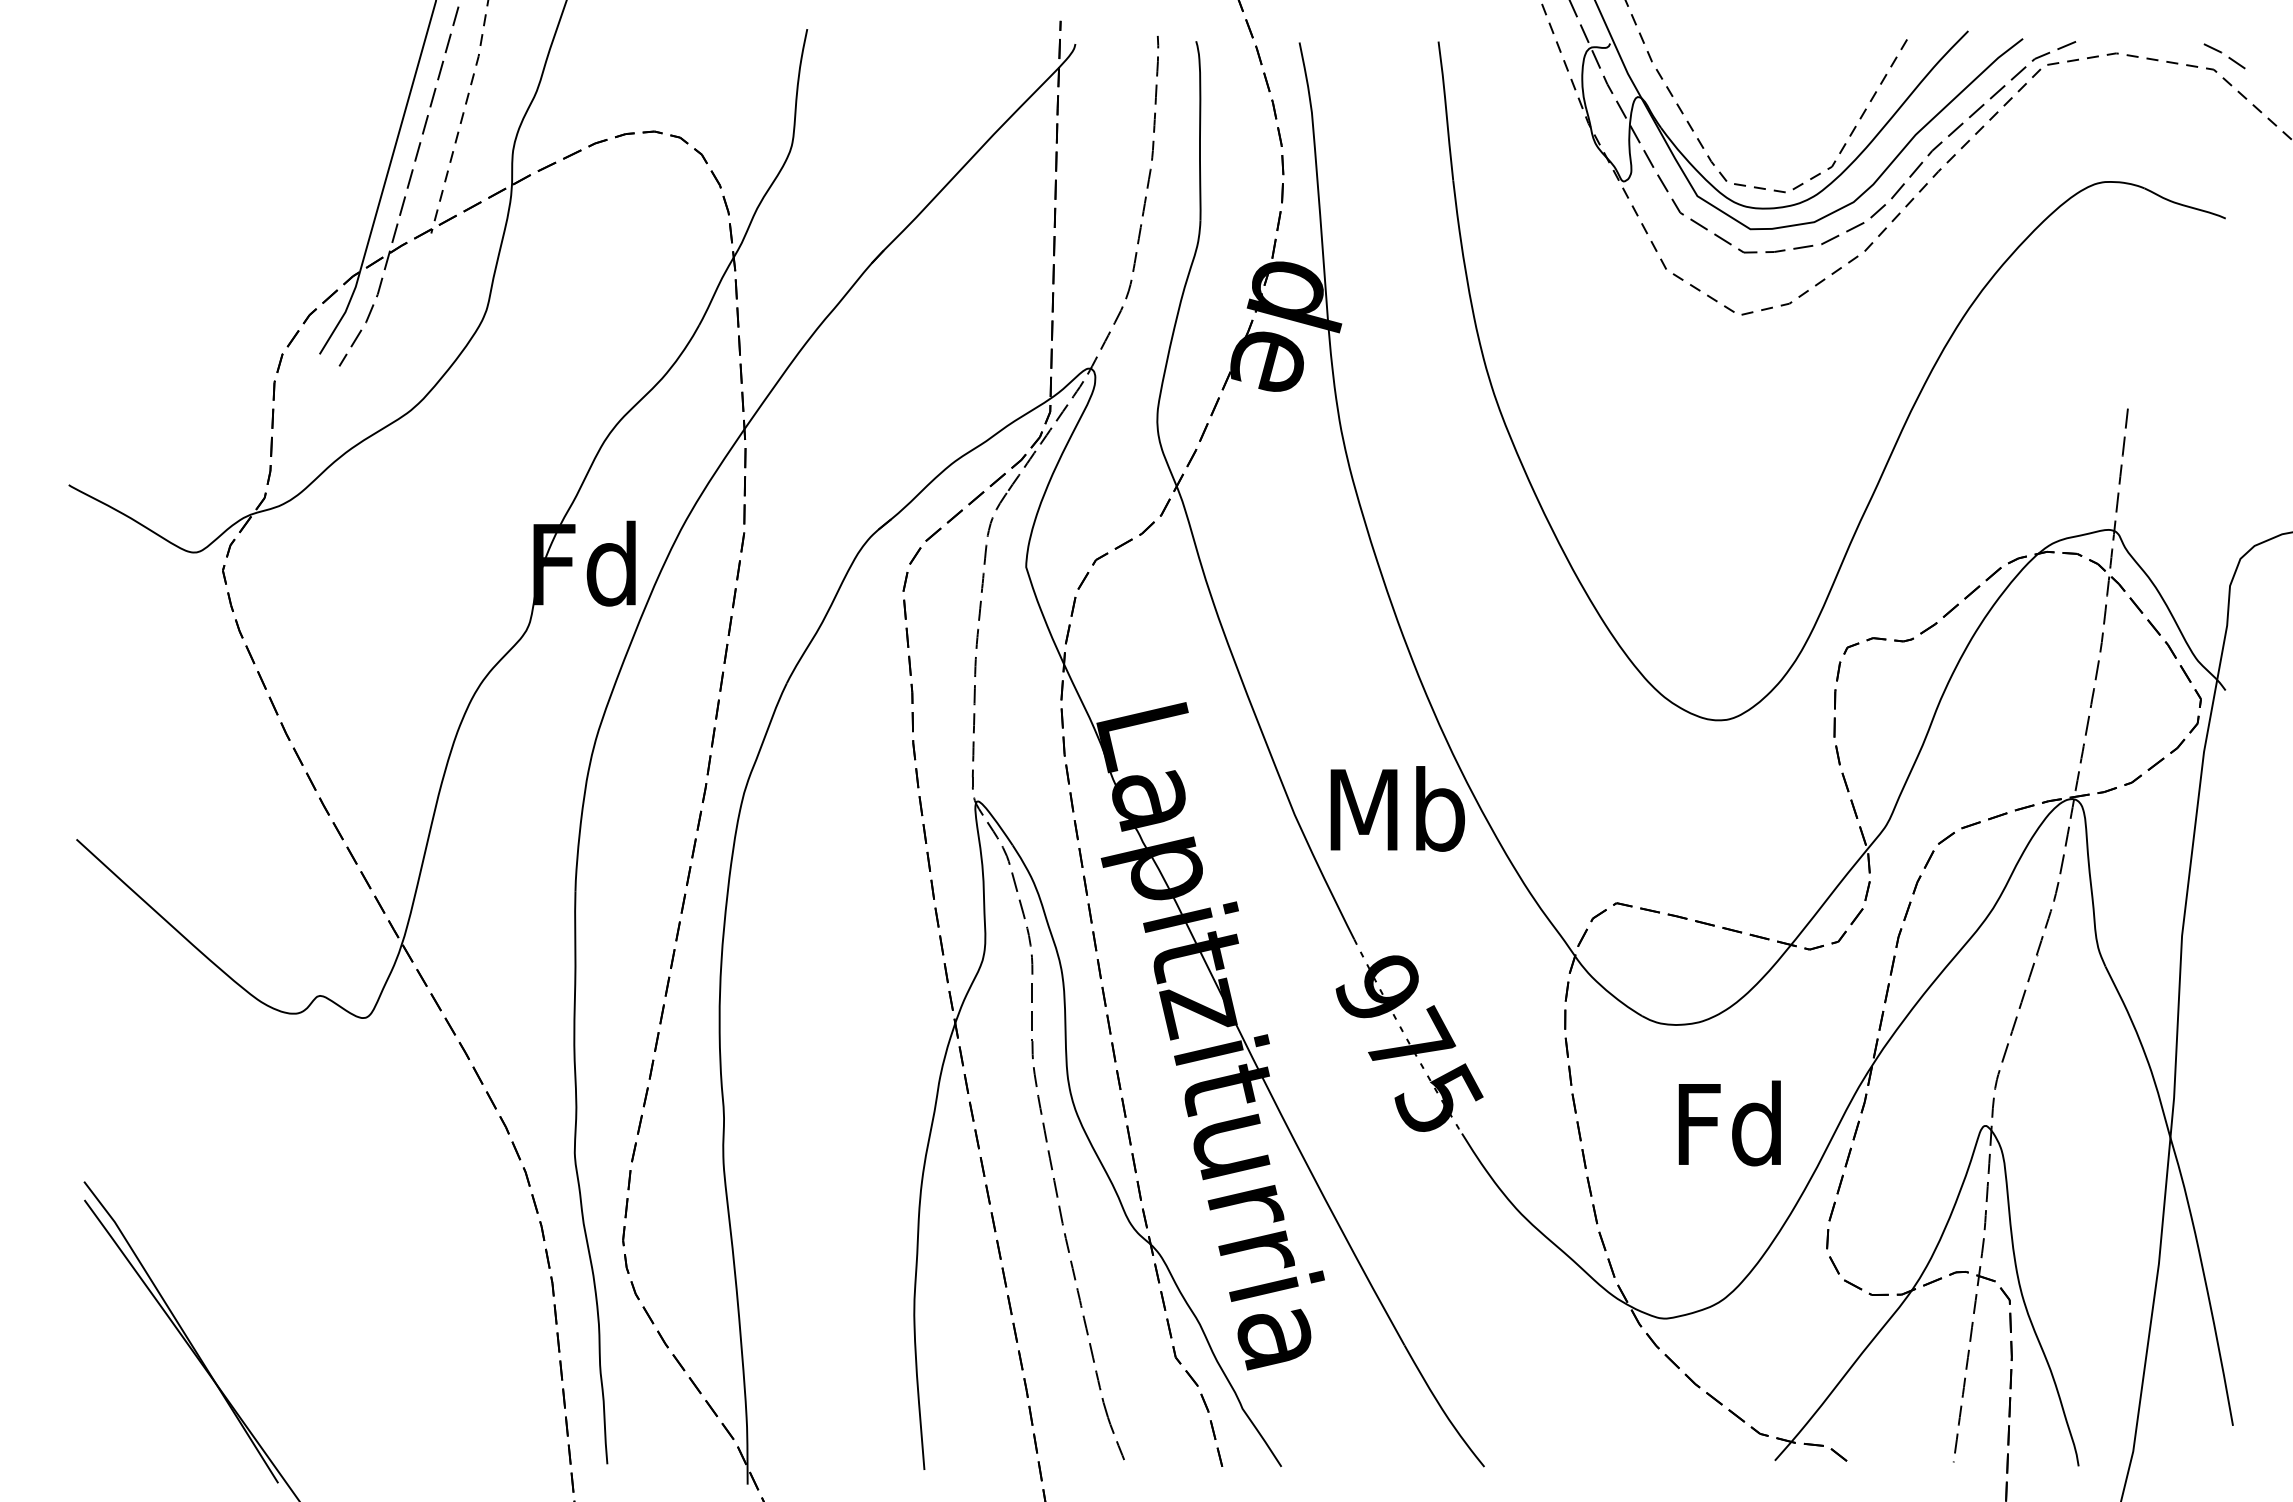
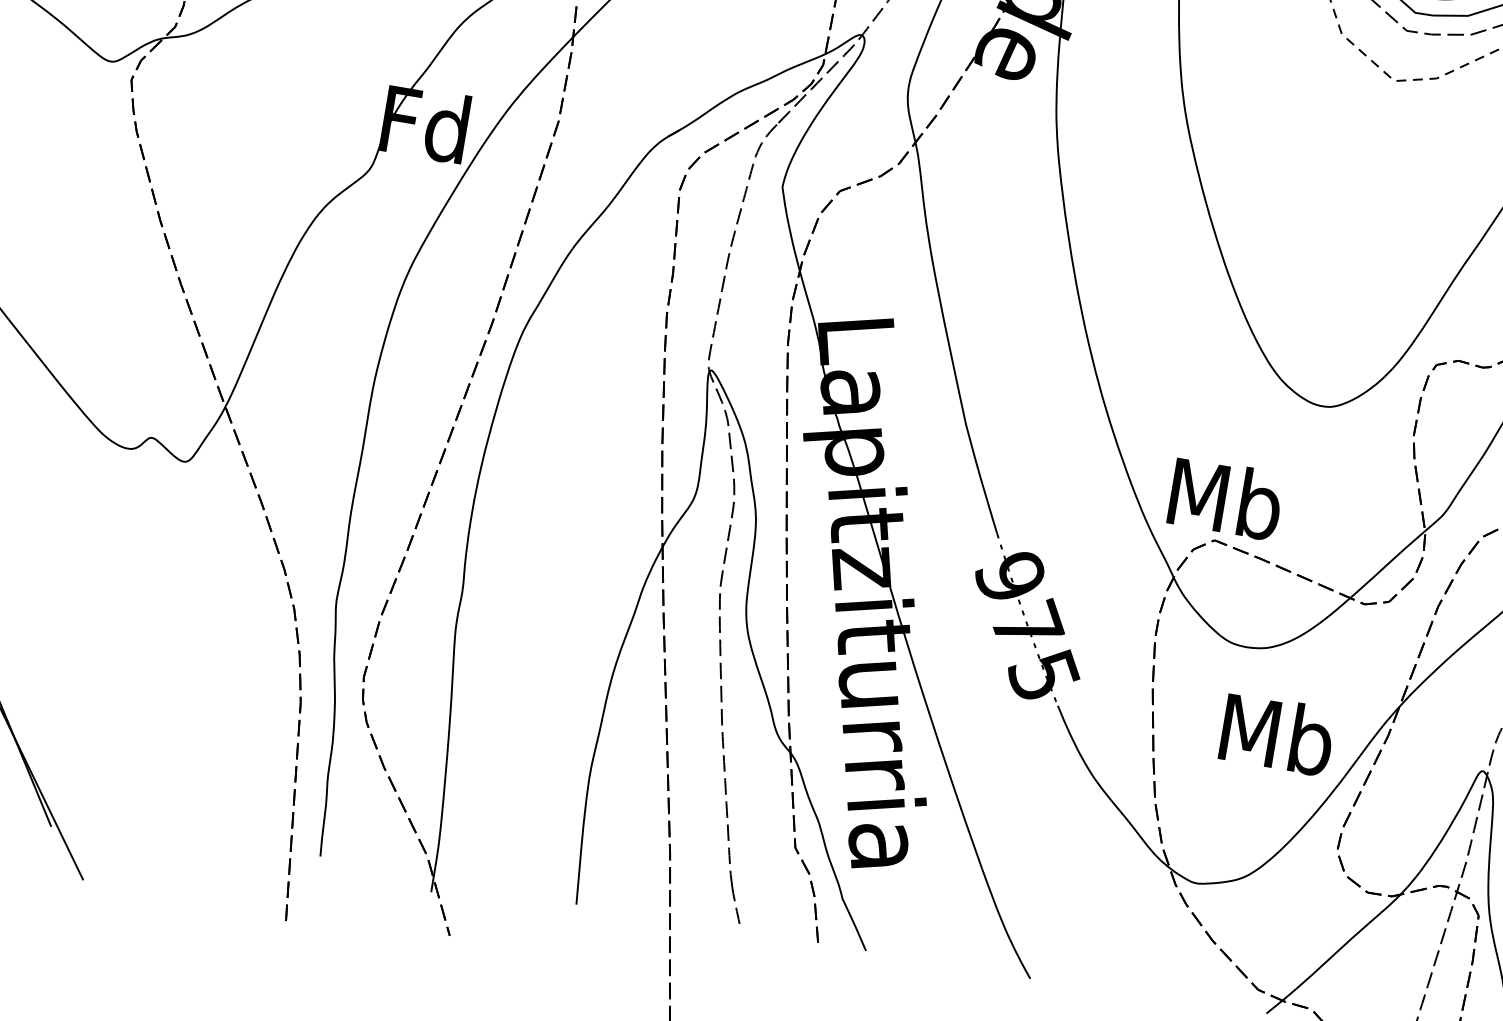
text: (1397, 808) -> (1225, 498), moved
text: (1731, 1123) -> (1277, 734), Fd -> Mb

